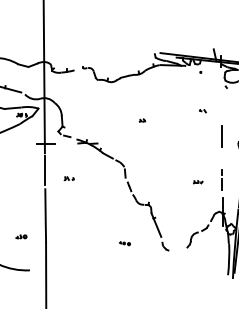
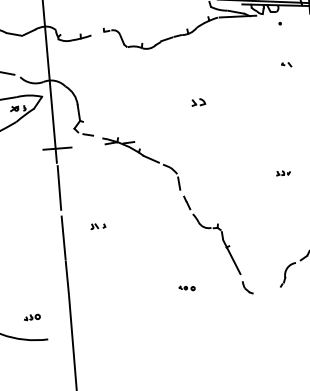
part: (202, 111) -> (285, 65), moved
part: (142, 120) -> (198, 102), size x1.6
part: (68, 178) -> (97, 226), moved
part: (198, 182) -> (284, 173), moved
part: (21, 236) -> (32, 316), moved

